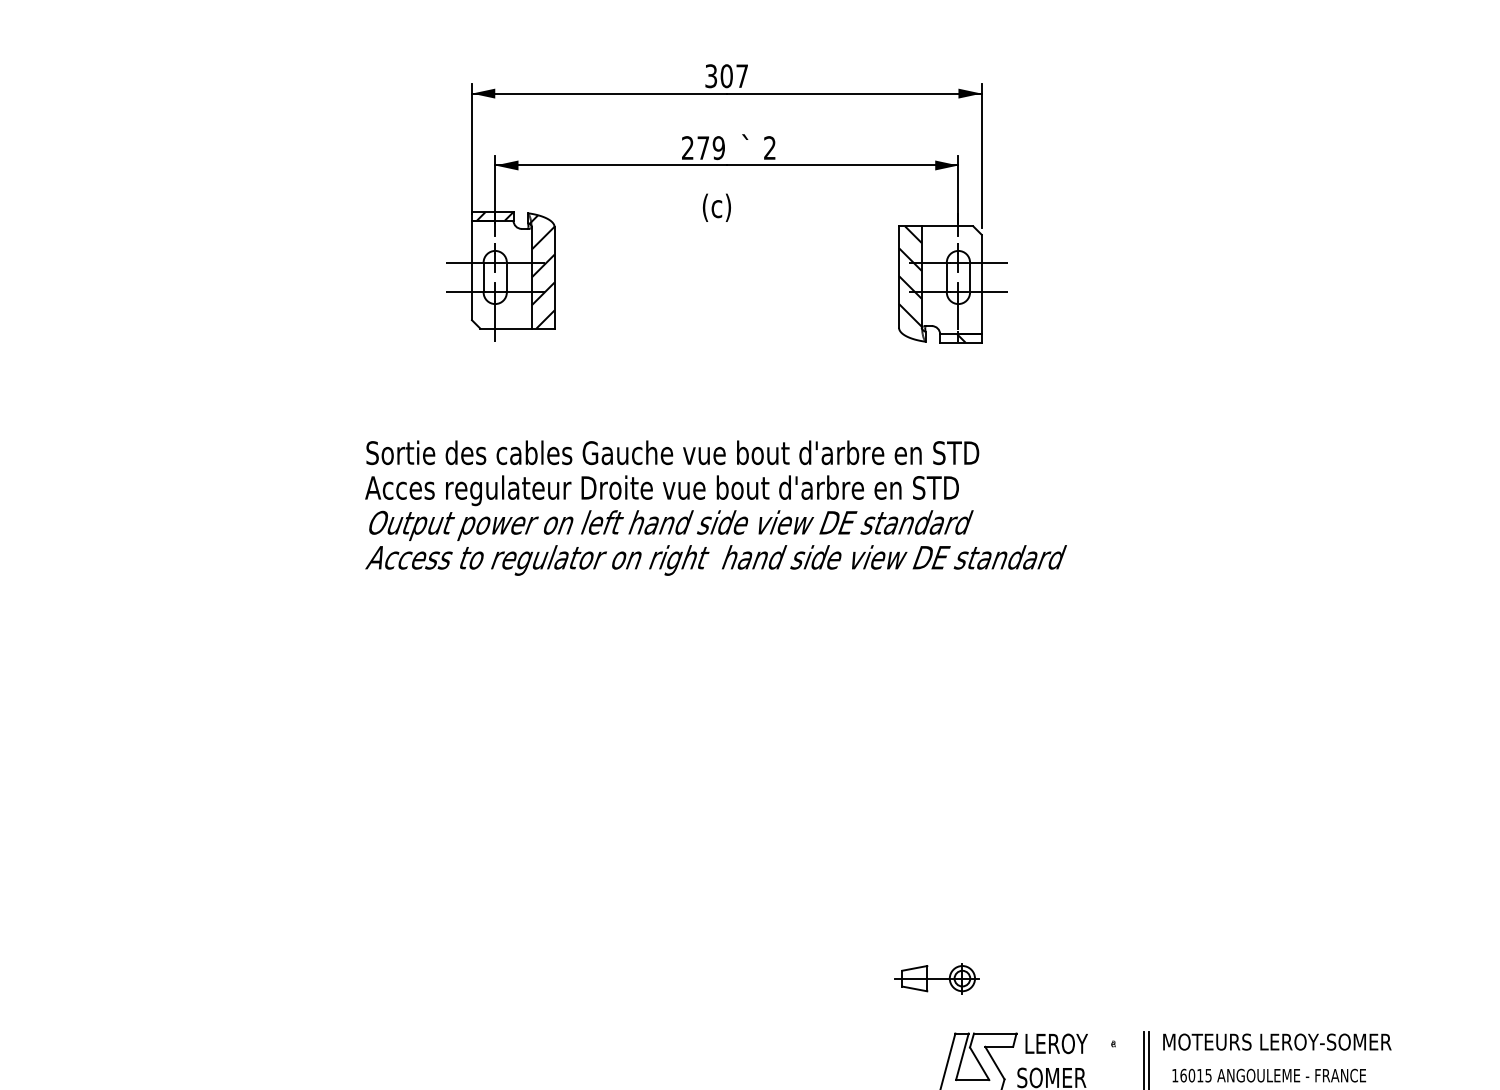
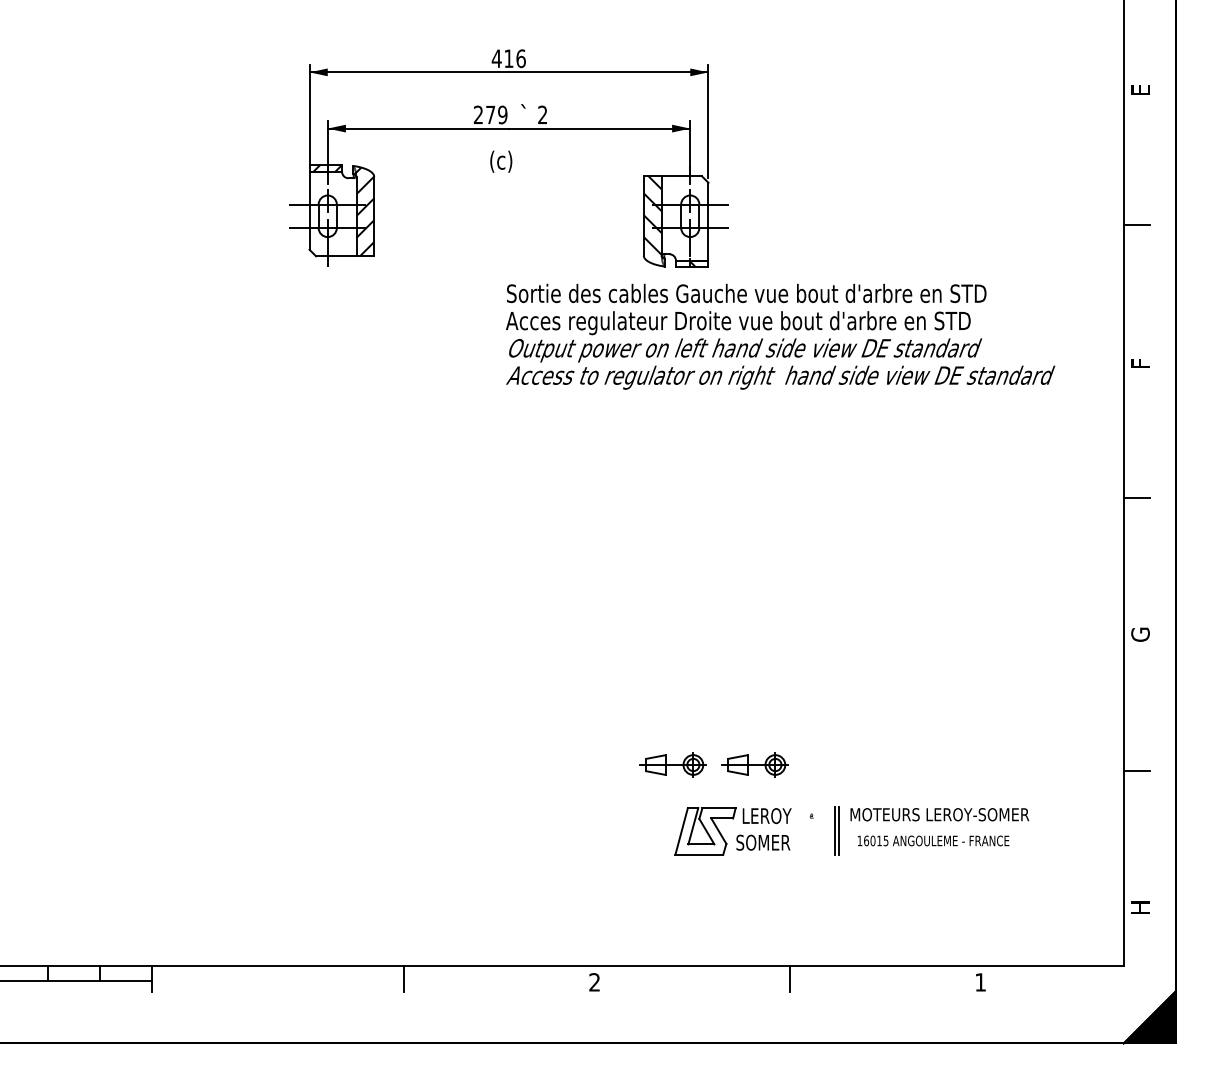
text: (726, 75) -> (508, 58), 307 -> 416
text: (715, 507) -> (780, 336), moved
part: (1040, 977) -> (754, 764), added

